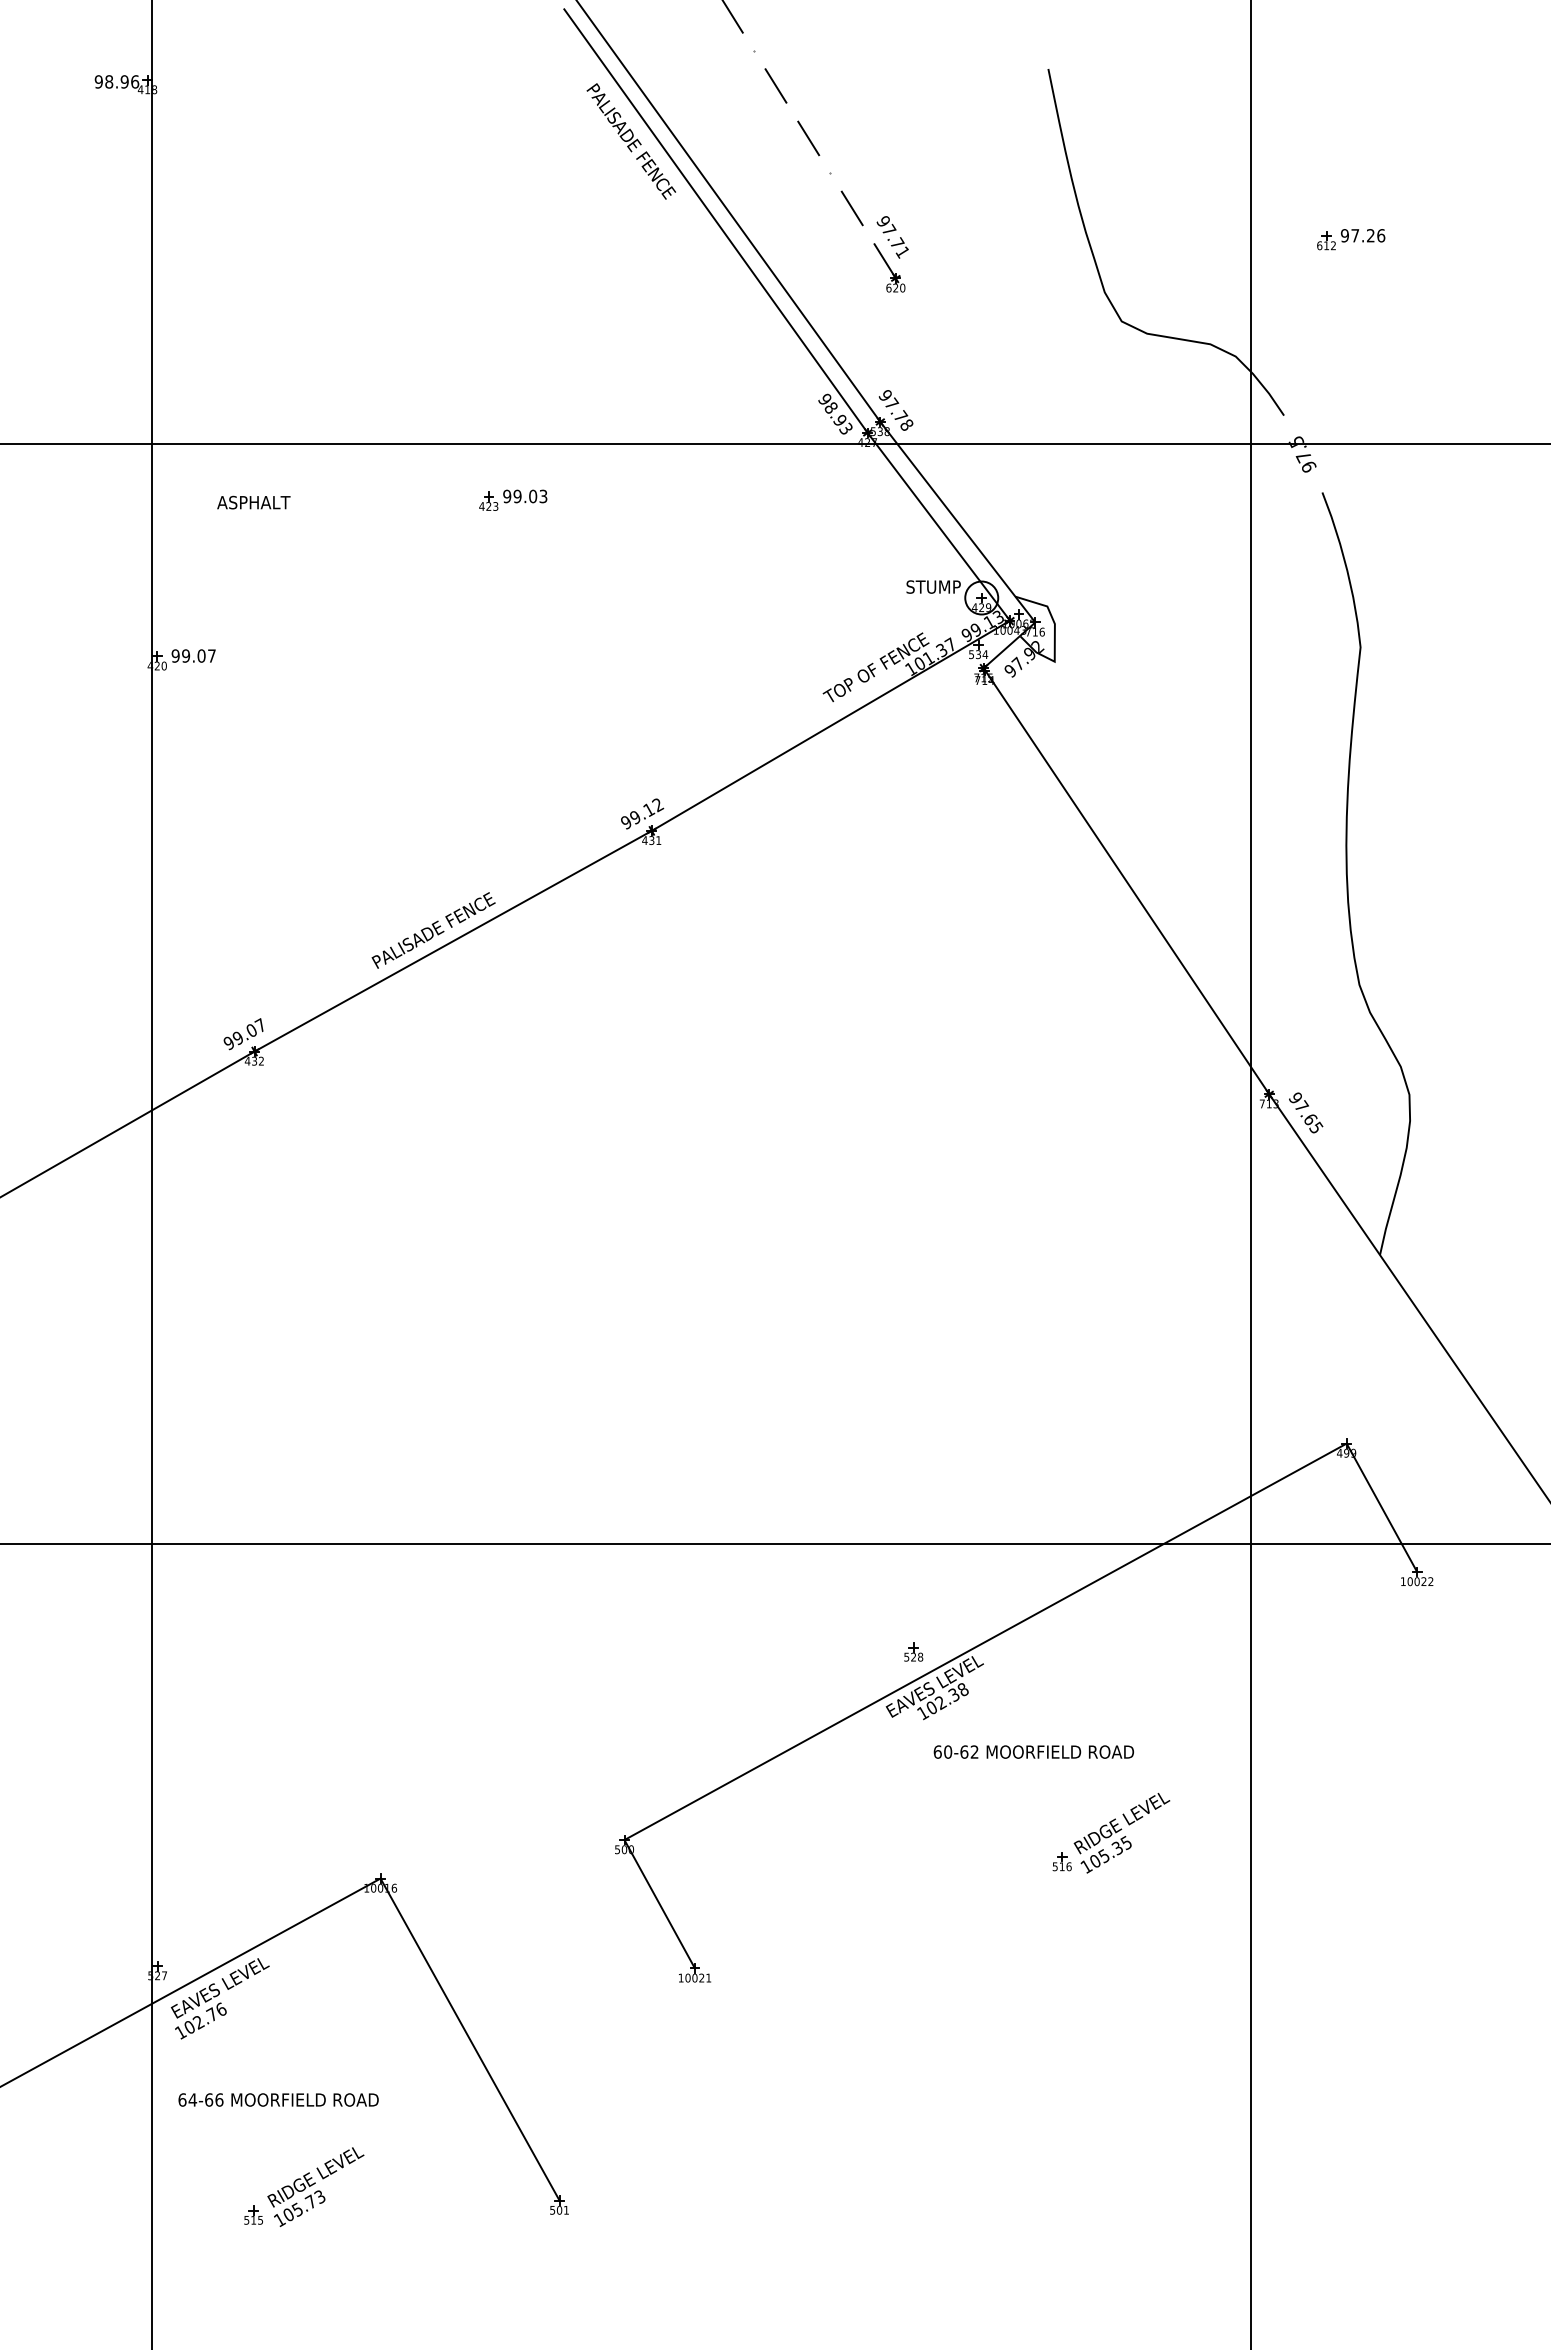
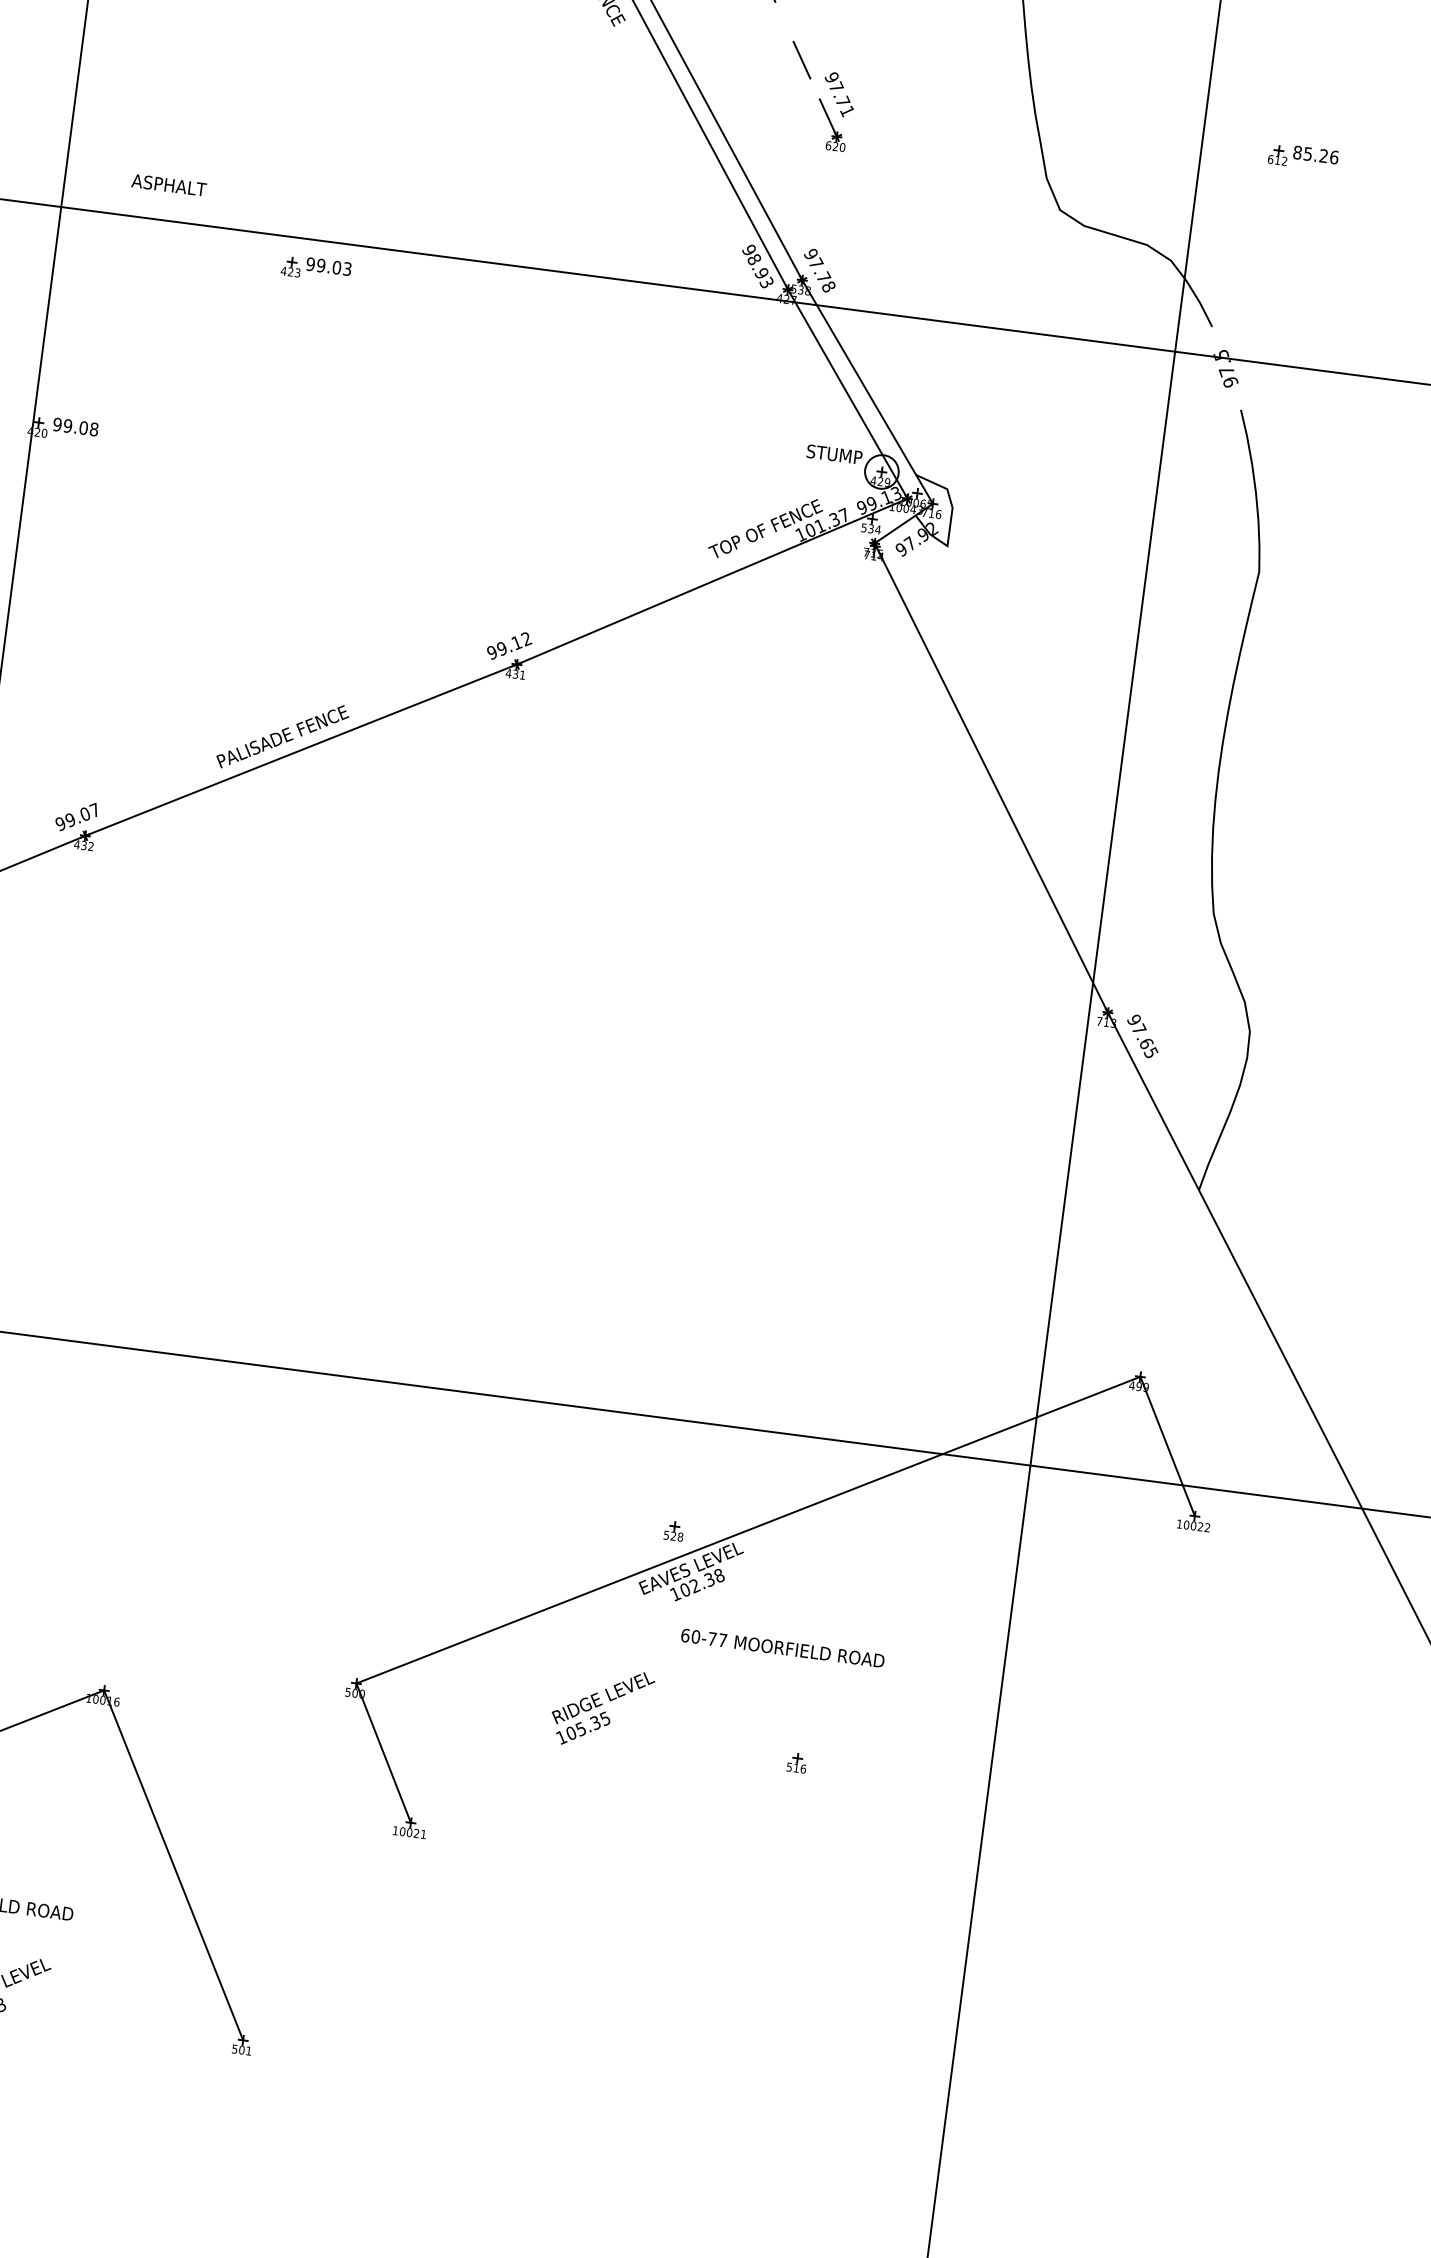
text: (1349, 235) -> (1302, 153), 97.26 -> 85.26
part: (513, 499) -> (316, 268), moved
text: (253, 502) -> (168, 185), moved
text: (211, 655) -> (93, 428), 99.07 -> 99.08
text: (969, 1751) -> (717, 1639), 60-62 -> 60-77
text: (1121, 1833) -> (601, 1708), moved

